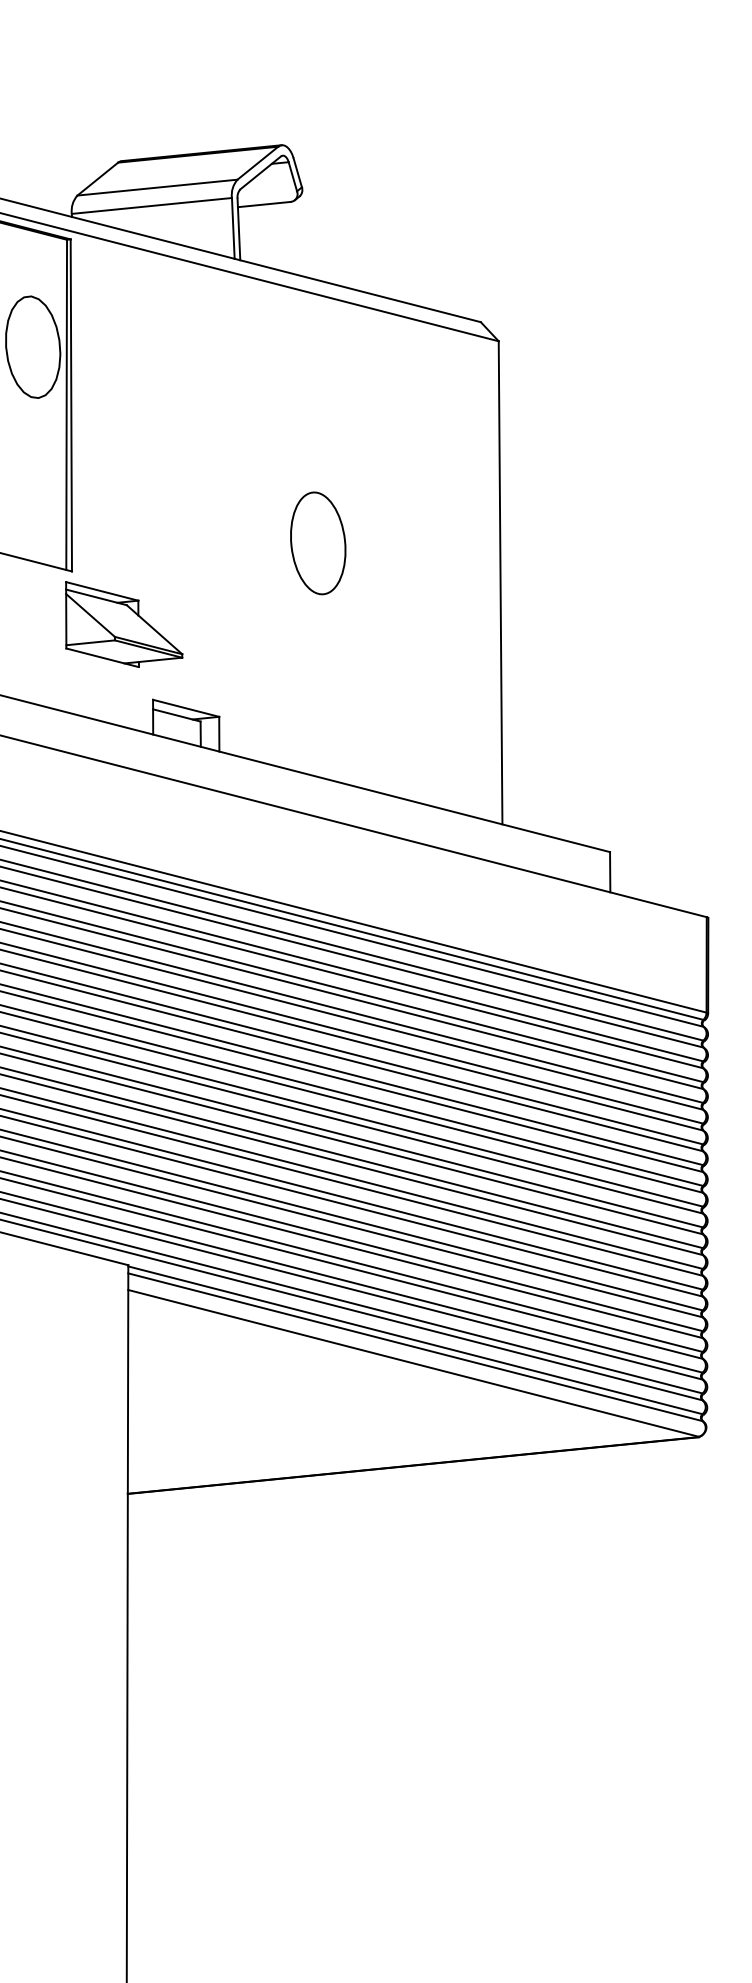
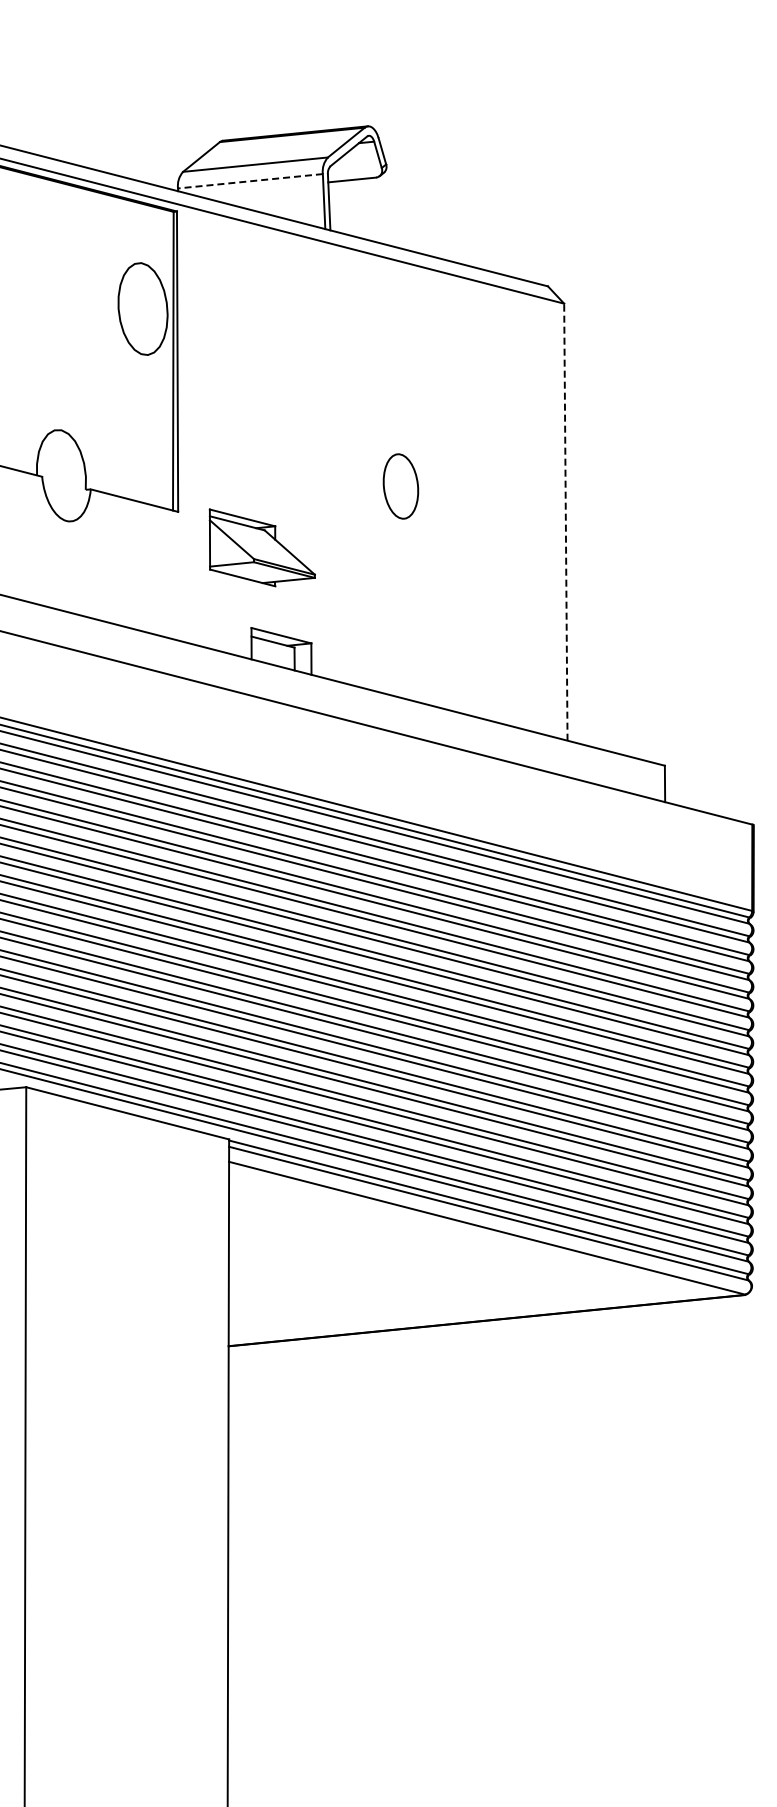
line: (151, 206) -> (250, 181), solid -> dashed
part: (317, 543) -> (400, 486), size x0.7
line: (500, 583) -> (565, 522), solid -> dashed
part: (123, 624) -> (261, 547), moved

